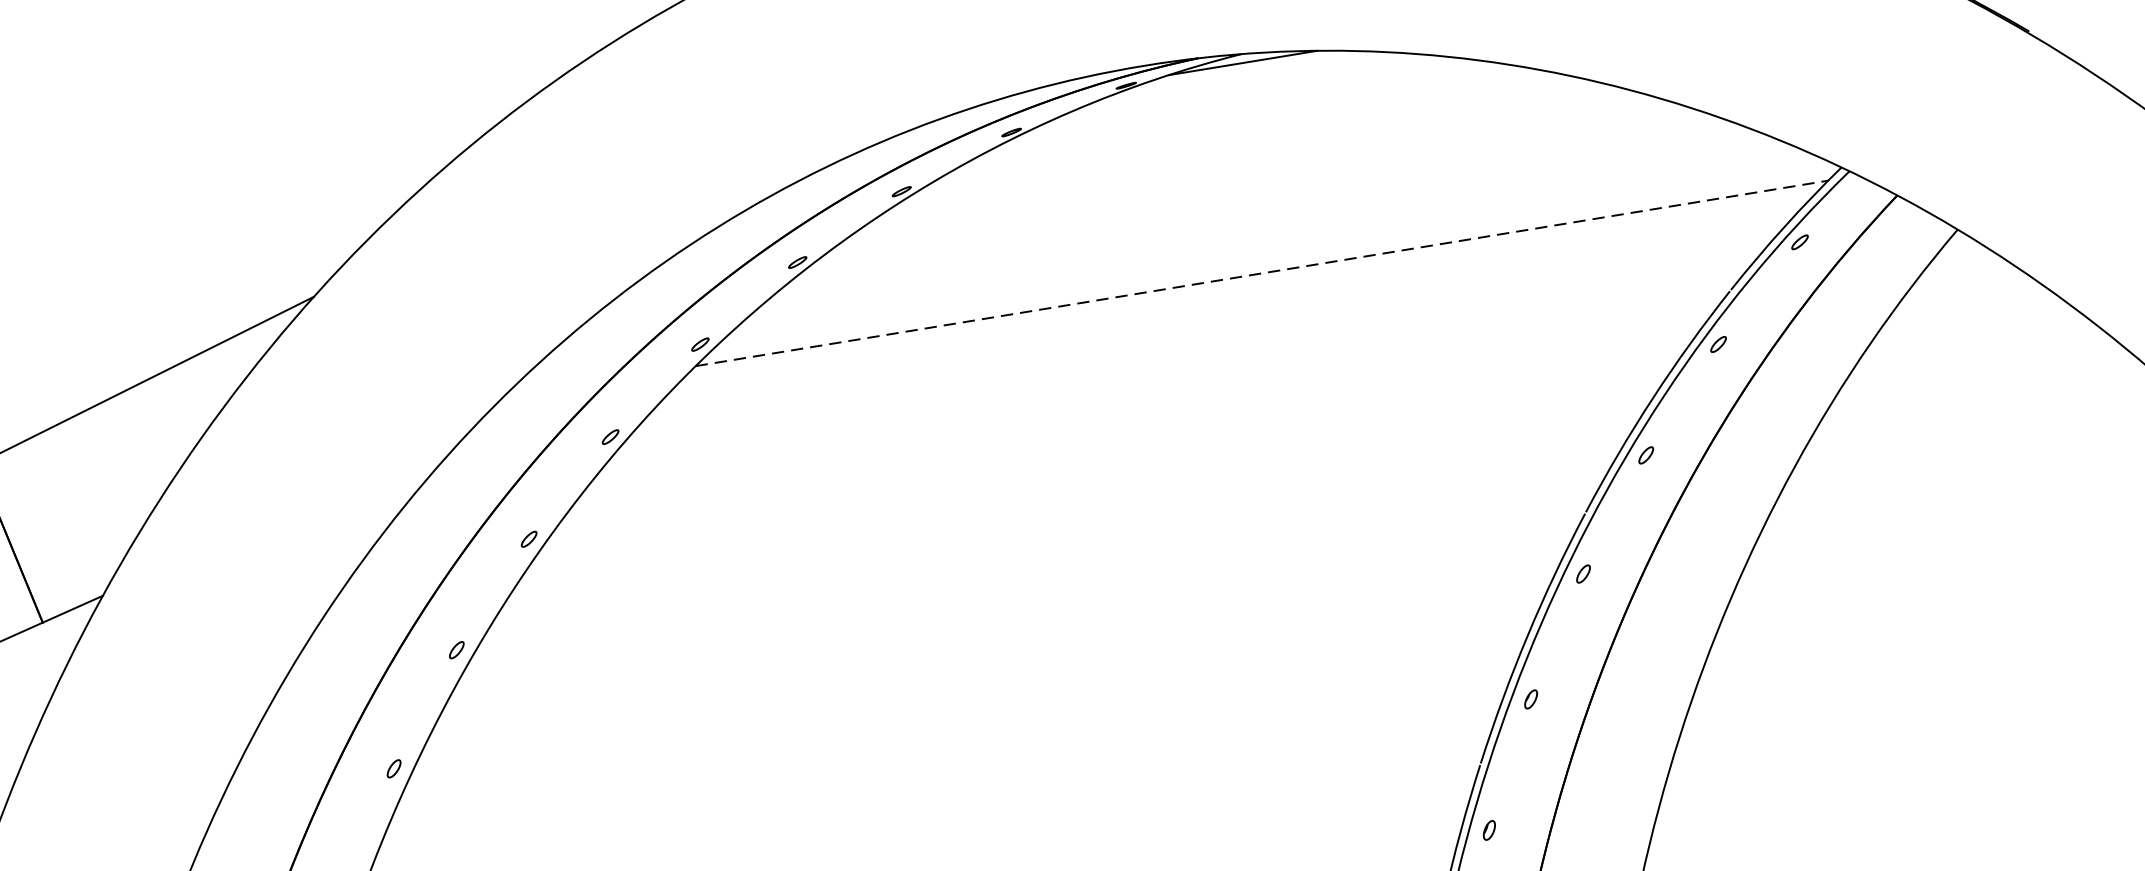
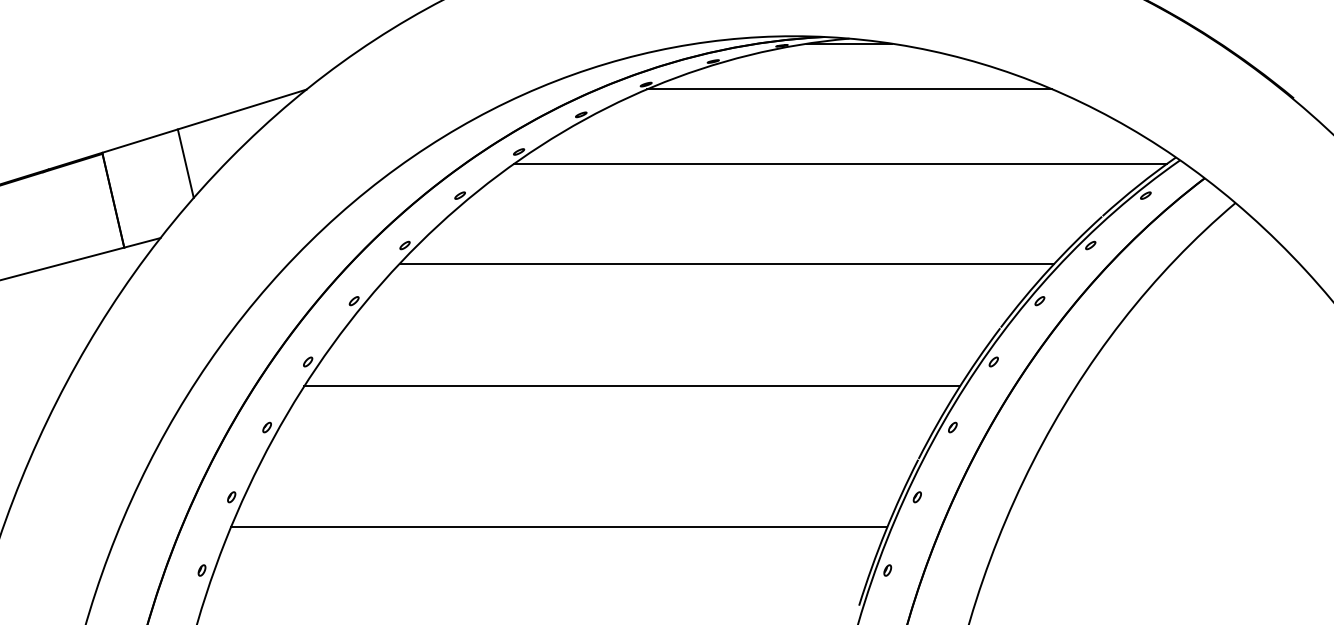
line: (1255, 142) -> (849, 89), added
line: (1262, 273) -> (841, 163), dashed -> solid
line: (125, 459) -> (185, 163), added
line: (1091, 479) -> (726, 263), added
line: (963, 719) -> (632, 386), added

